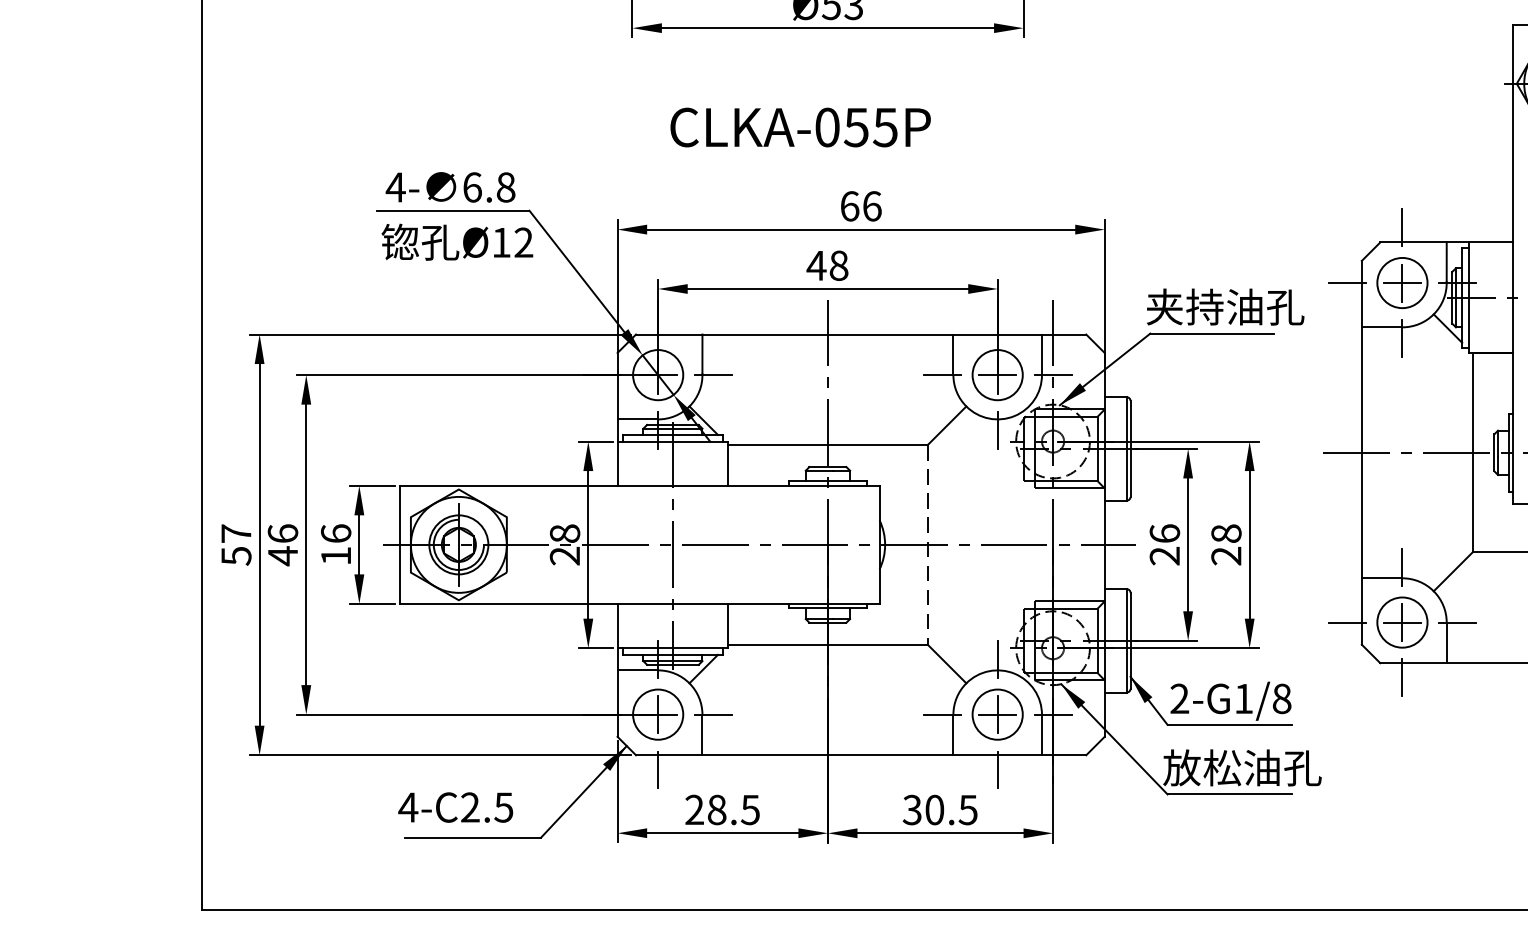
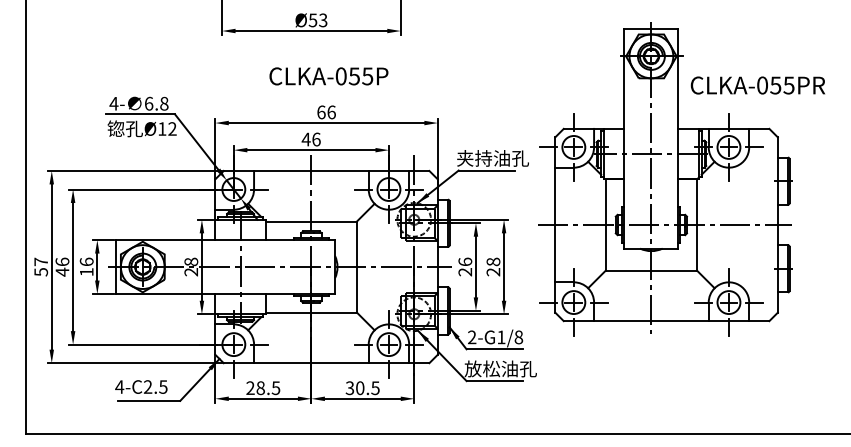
text: (799, 127) -> (328, 76), moved
text: (839, 265) -> (316, 139), 48 -> 46
line: (926, 545) -> (356, 267), dashed -> solid

